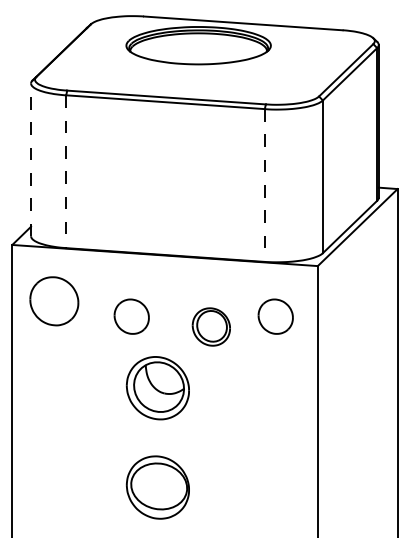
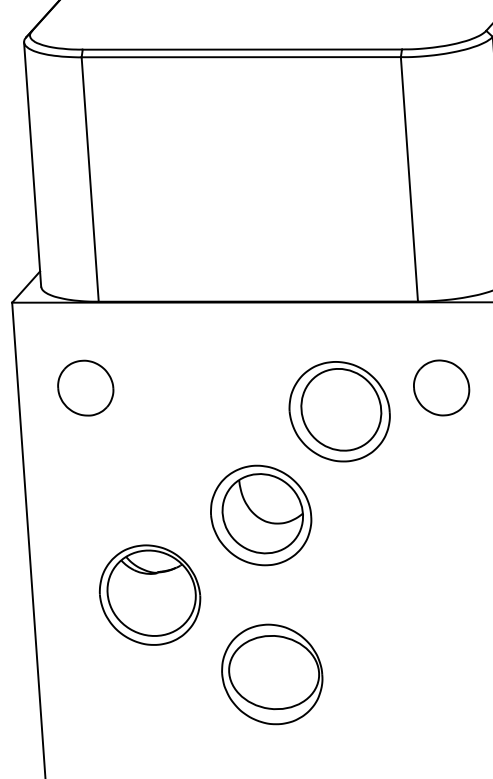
line: (31, 159) -> (33, 163), dashed -> solid
line: (66, 172) -> (90, 180), dashed -> solid
line: (264, 186) -> (409, 180), dashed -> solid
part: (54, 301) -> (85, 388), size x0.71
part: (131, 316) -> (210, 403), removed
part: (211, 326) -> (339, 410), size x1.67
part: (85, 432) -> (150, 594), added

